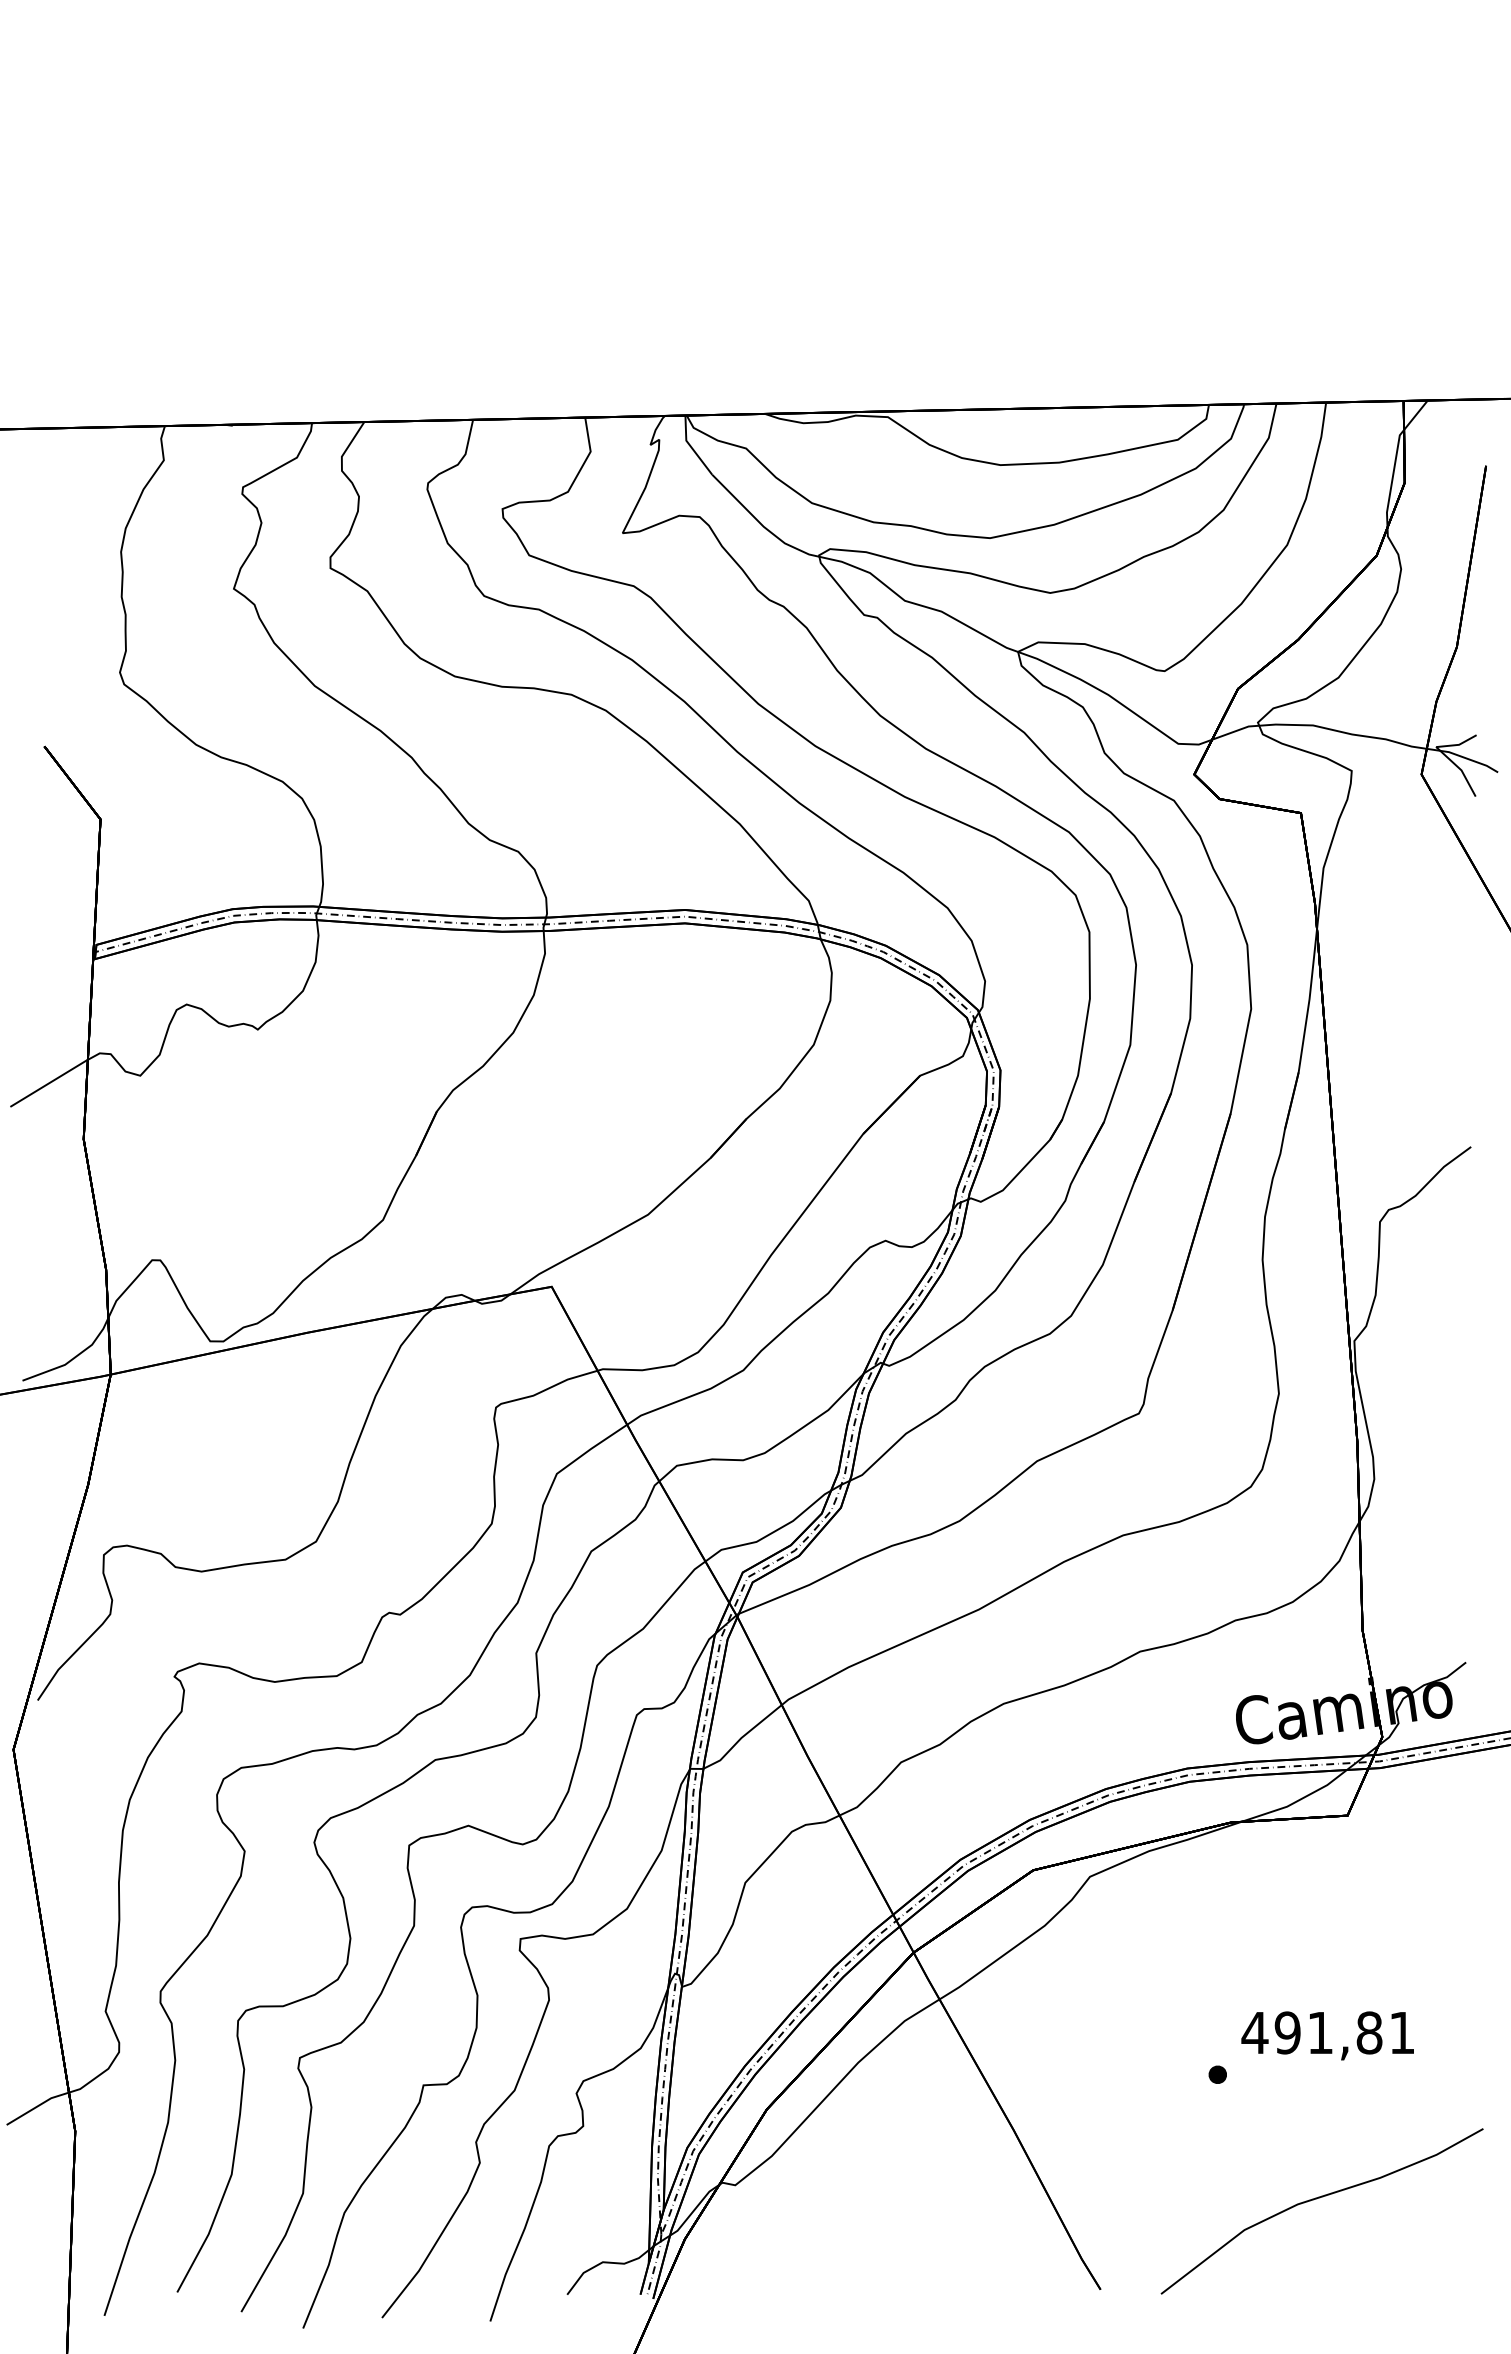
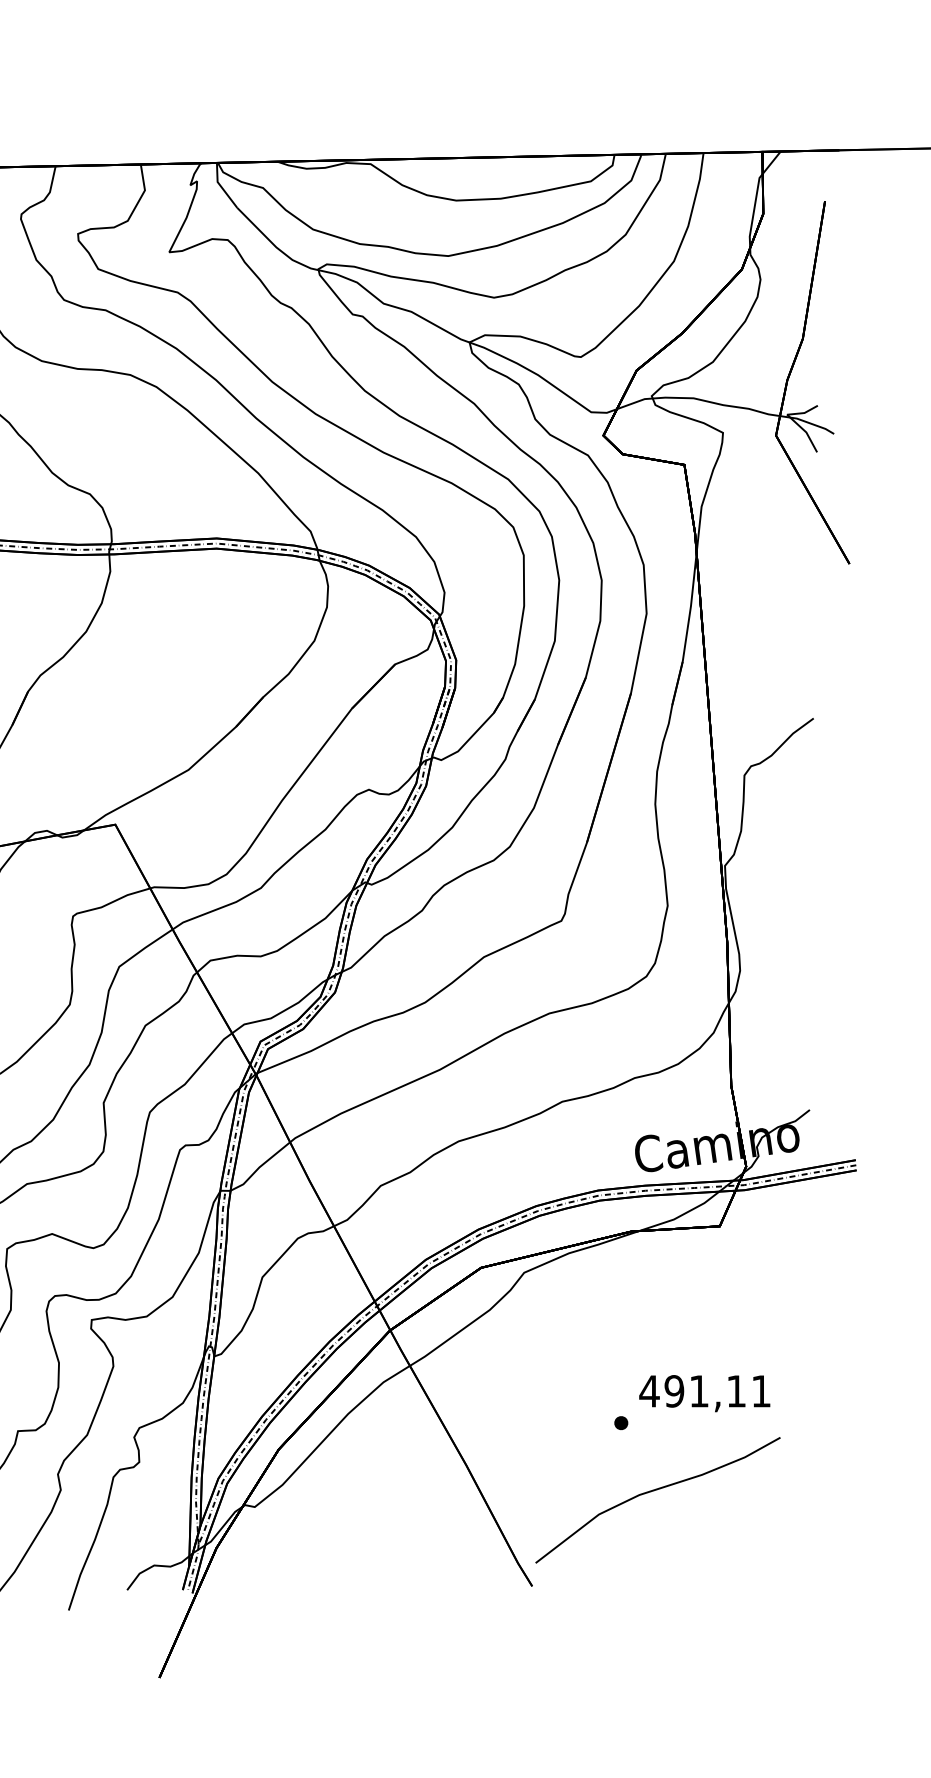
text: (1369, 2032) -> (736, 1391), 491,81 -> 491,11
curve: (1316, 2199) -> (653, 1491), moved

